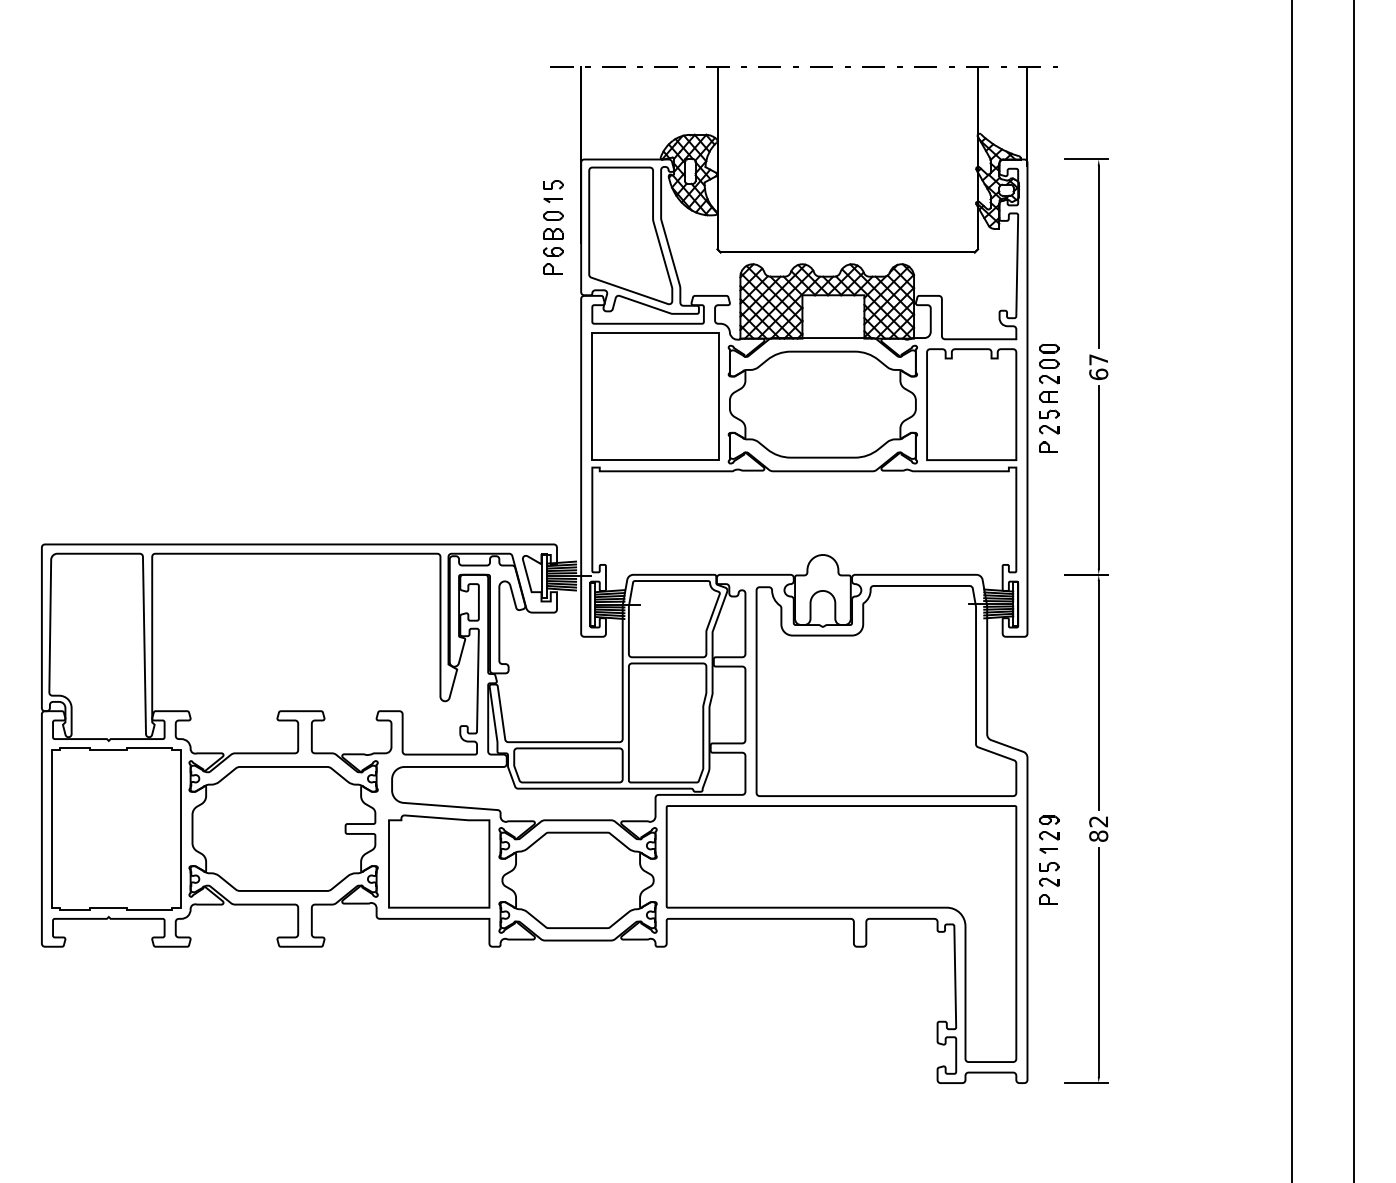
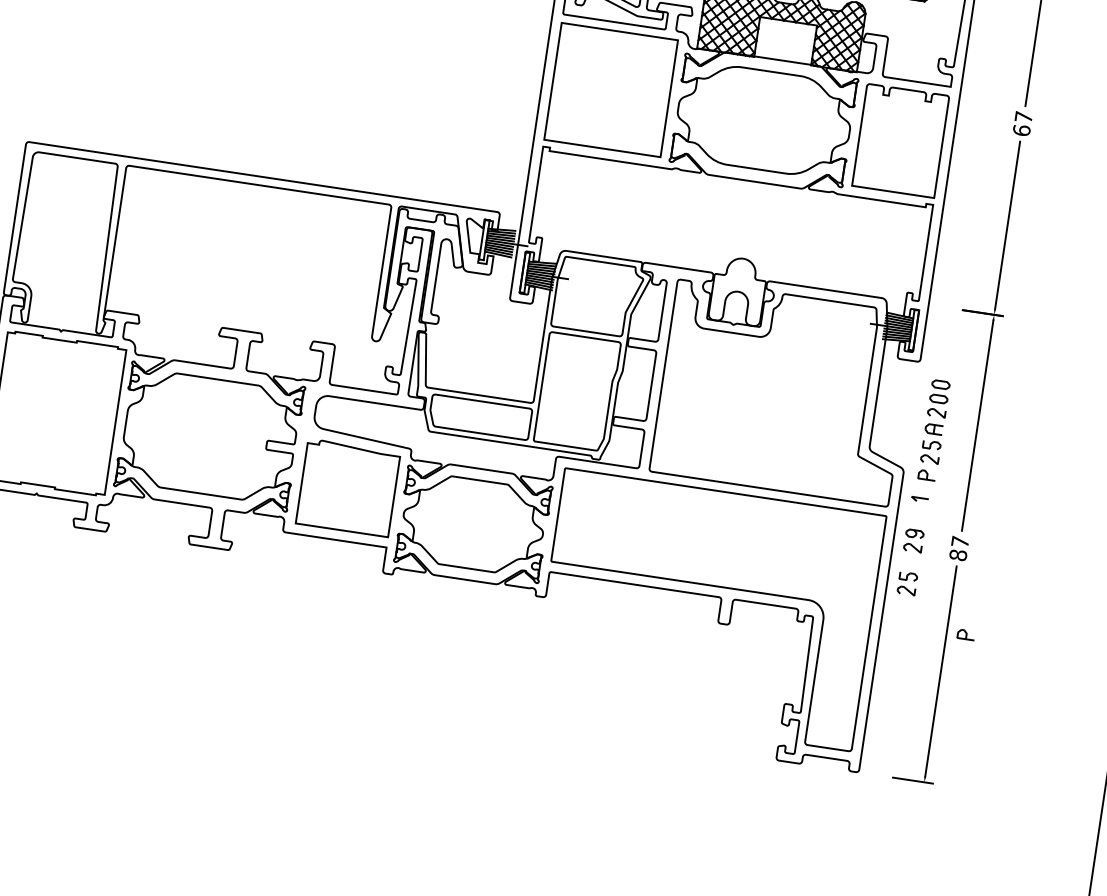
part: (1049, 397) -> (934, 429), moved
text: (1098, 821) -> (960, 541), 82 -> 87
part: (1048, 850) -> (919, 498), moved
part: (1048, 899) -> (965, 634), moved

